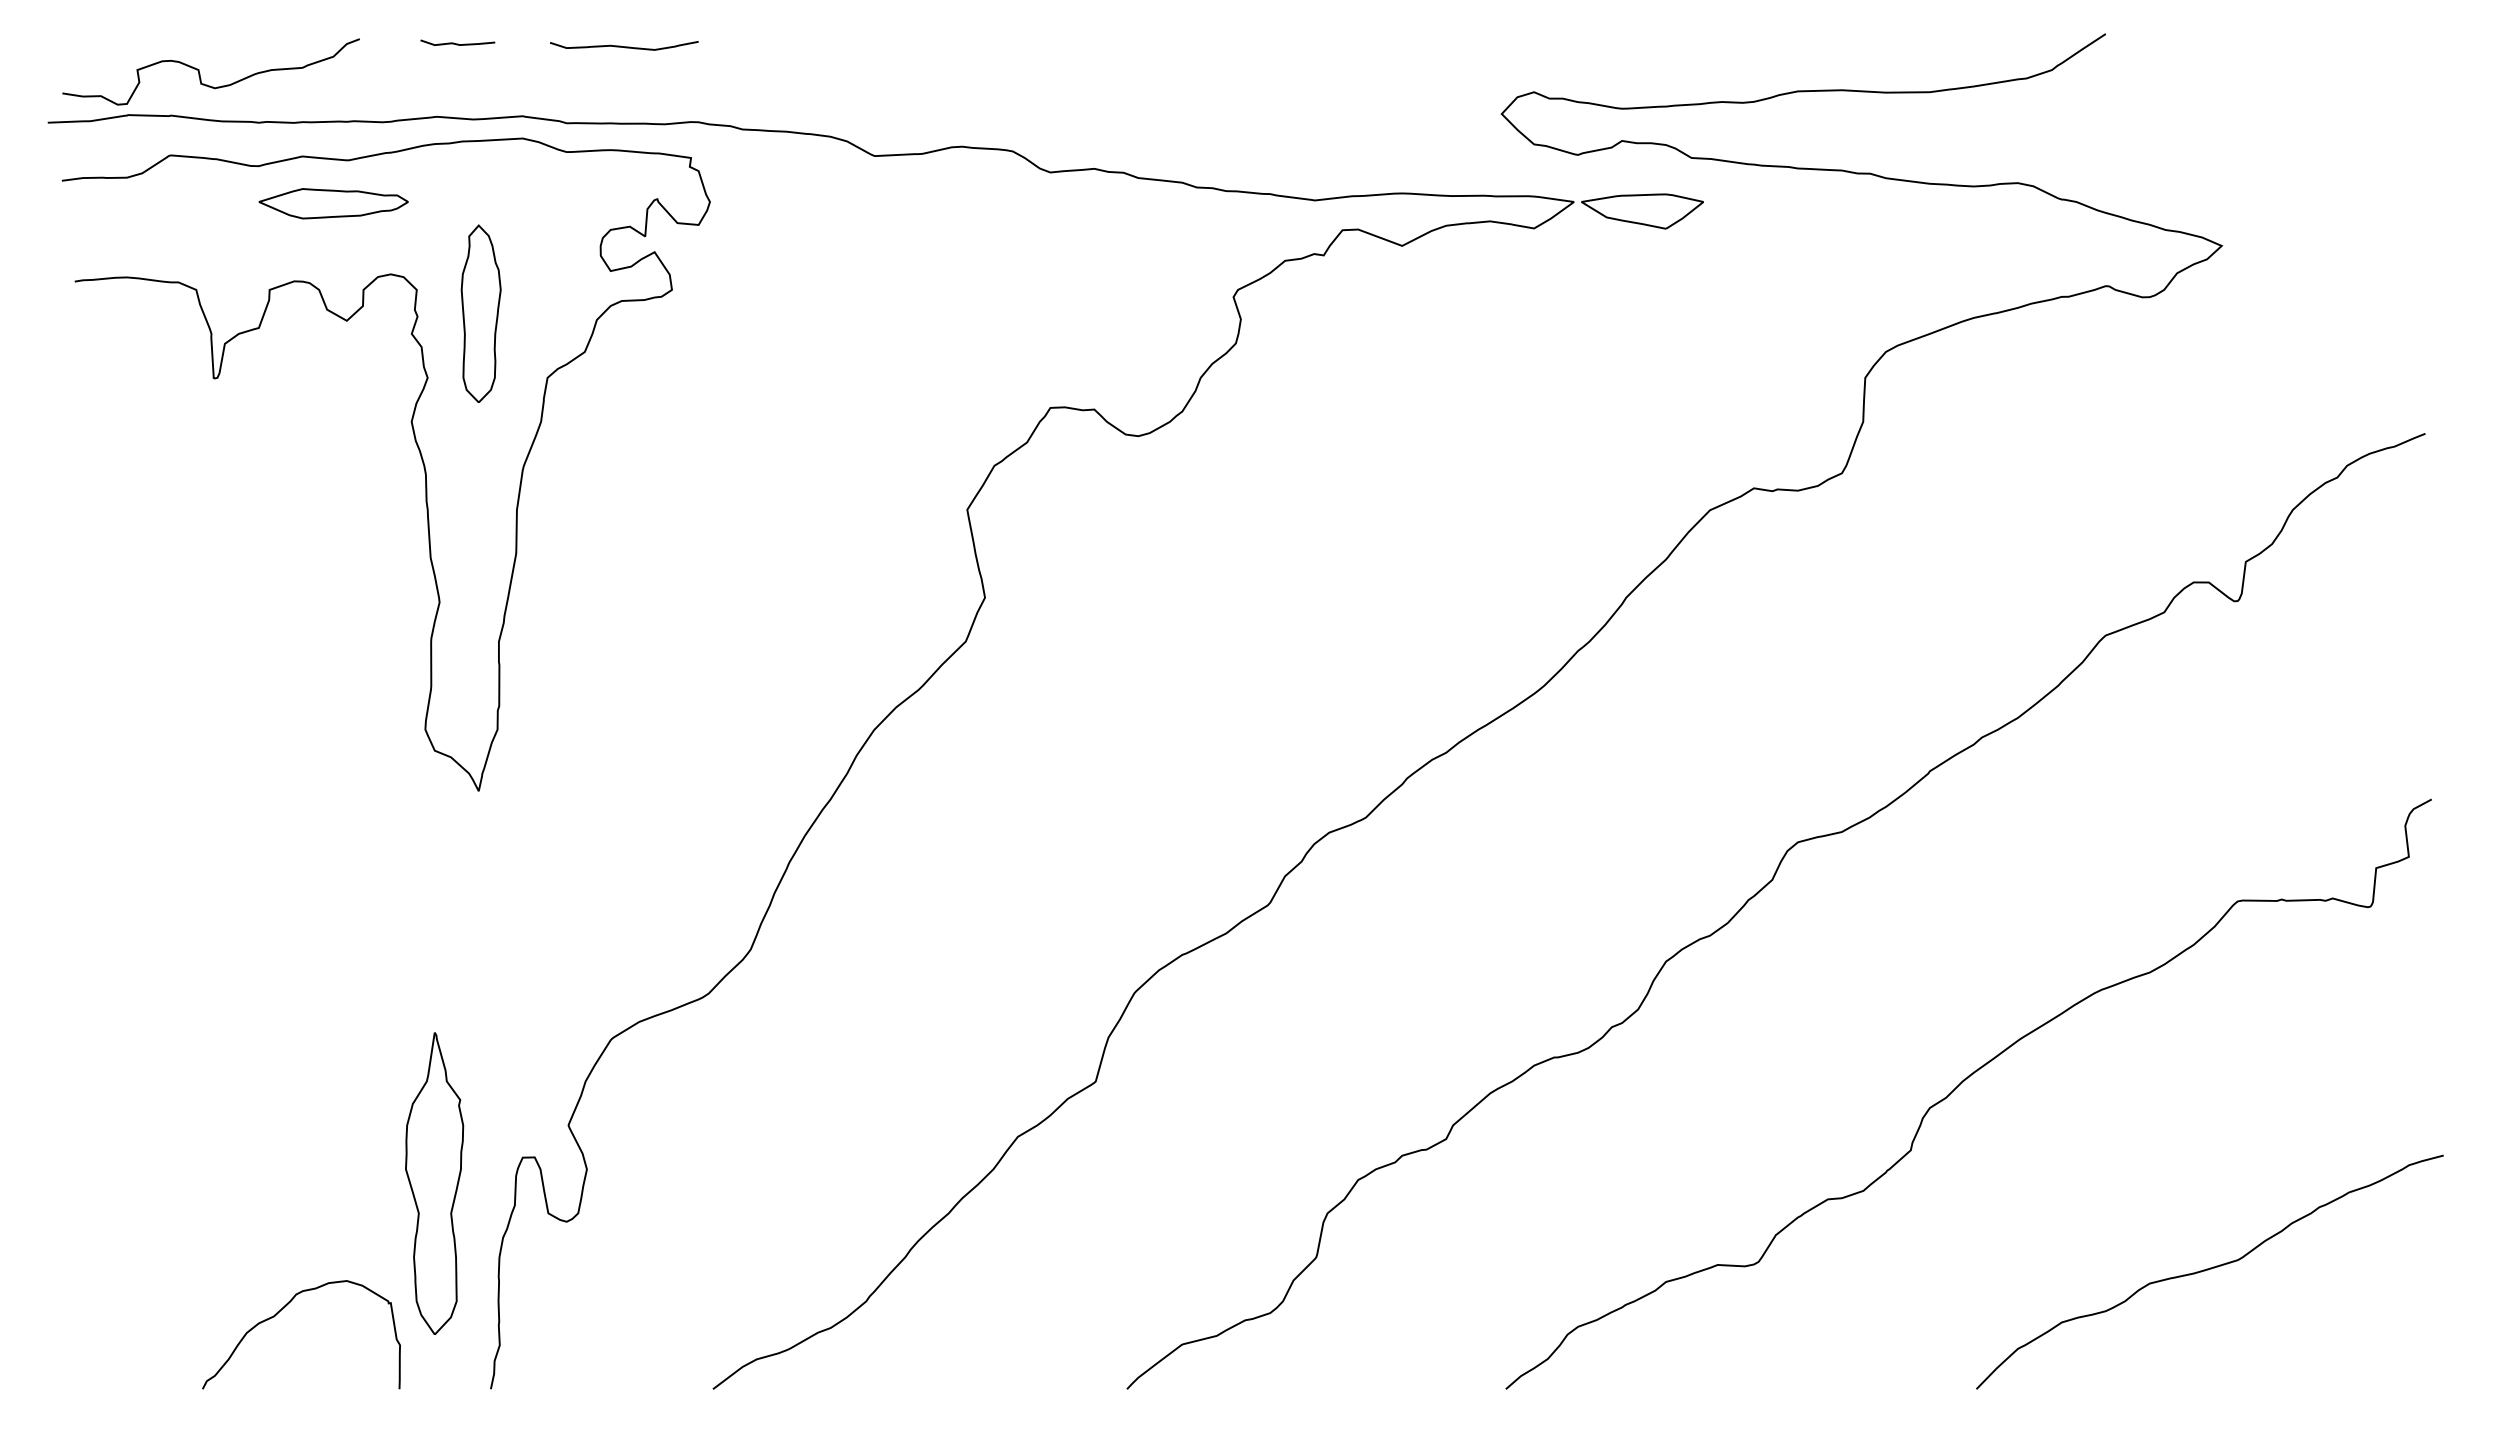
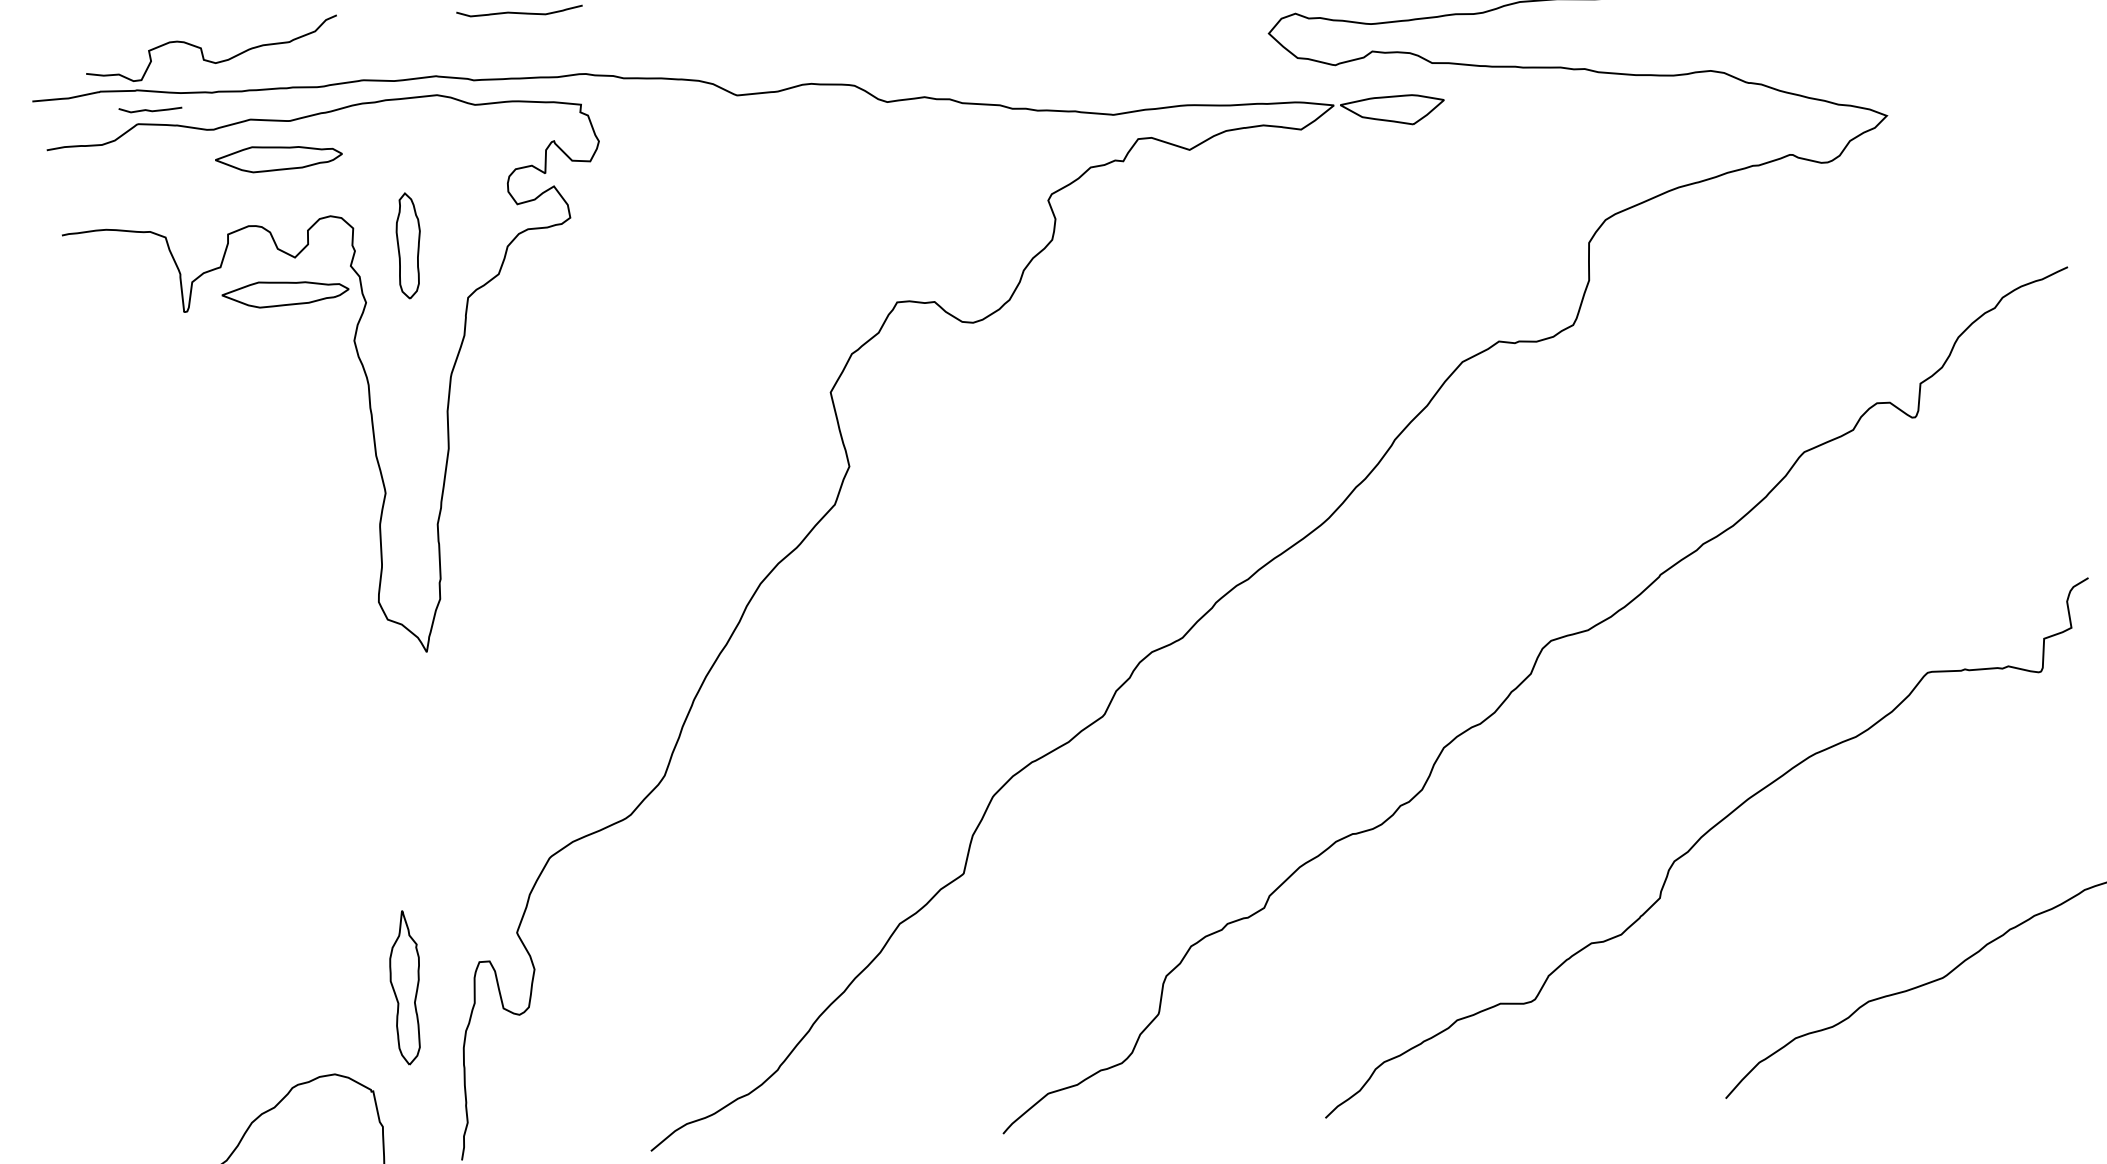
curve: (457, 43) -> (150, 110), moved
curve: (200, 73) -> (202, 51), moved
part: (480, 313) -> (408, 245), size x0.7
part: (333, 362) -> (285, 293), added
part: (434, 1183) -> (405, 987), size x0.6

